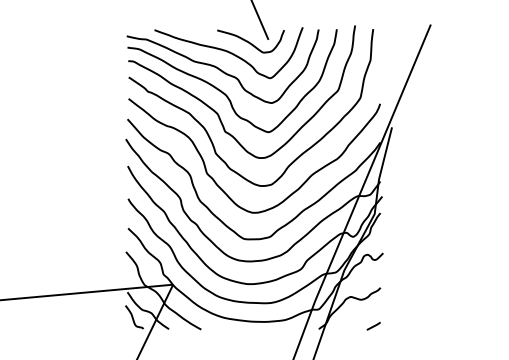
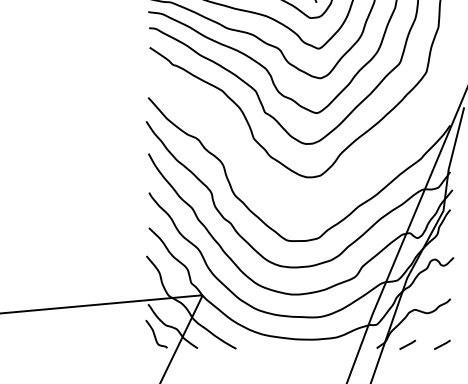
curve: (222, 188) -> (261, 180), removed
line: (344, 326) -> (407, 345), added

